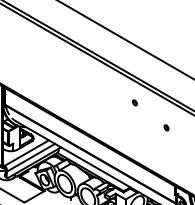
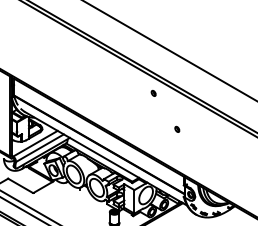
part: (134, 101) -> (153, 92), moved
part: (166, 126) -> (177, 128), moved

